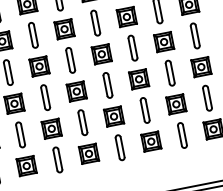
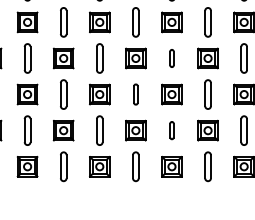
part: (132, 48) -> (171, 58), size x0.6
part: (107, 85) -> (135, 94), size x0.7
part: (144, 110) -> (171, 130), size x0.6

